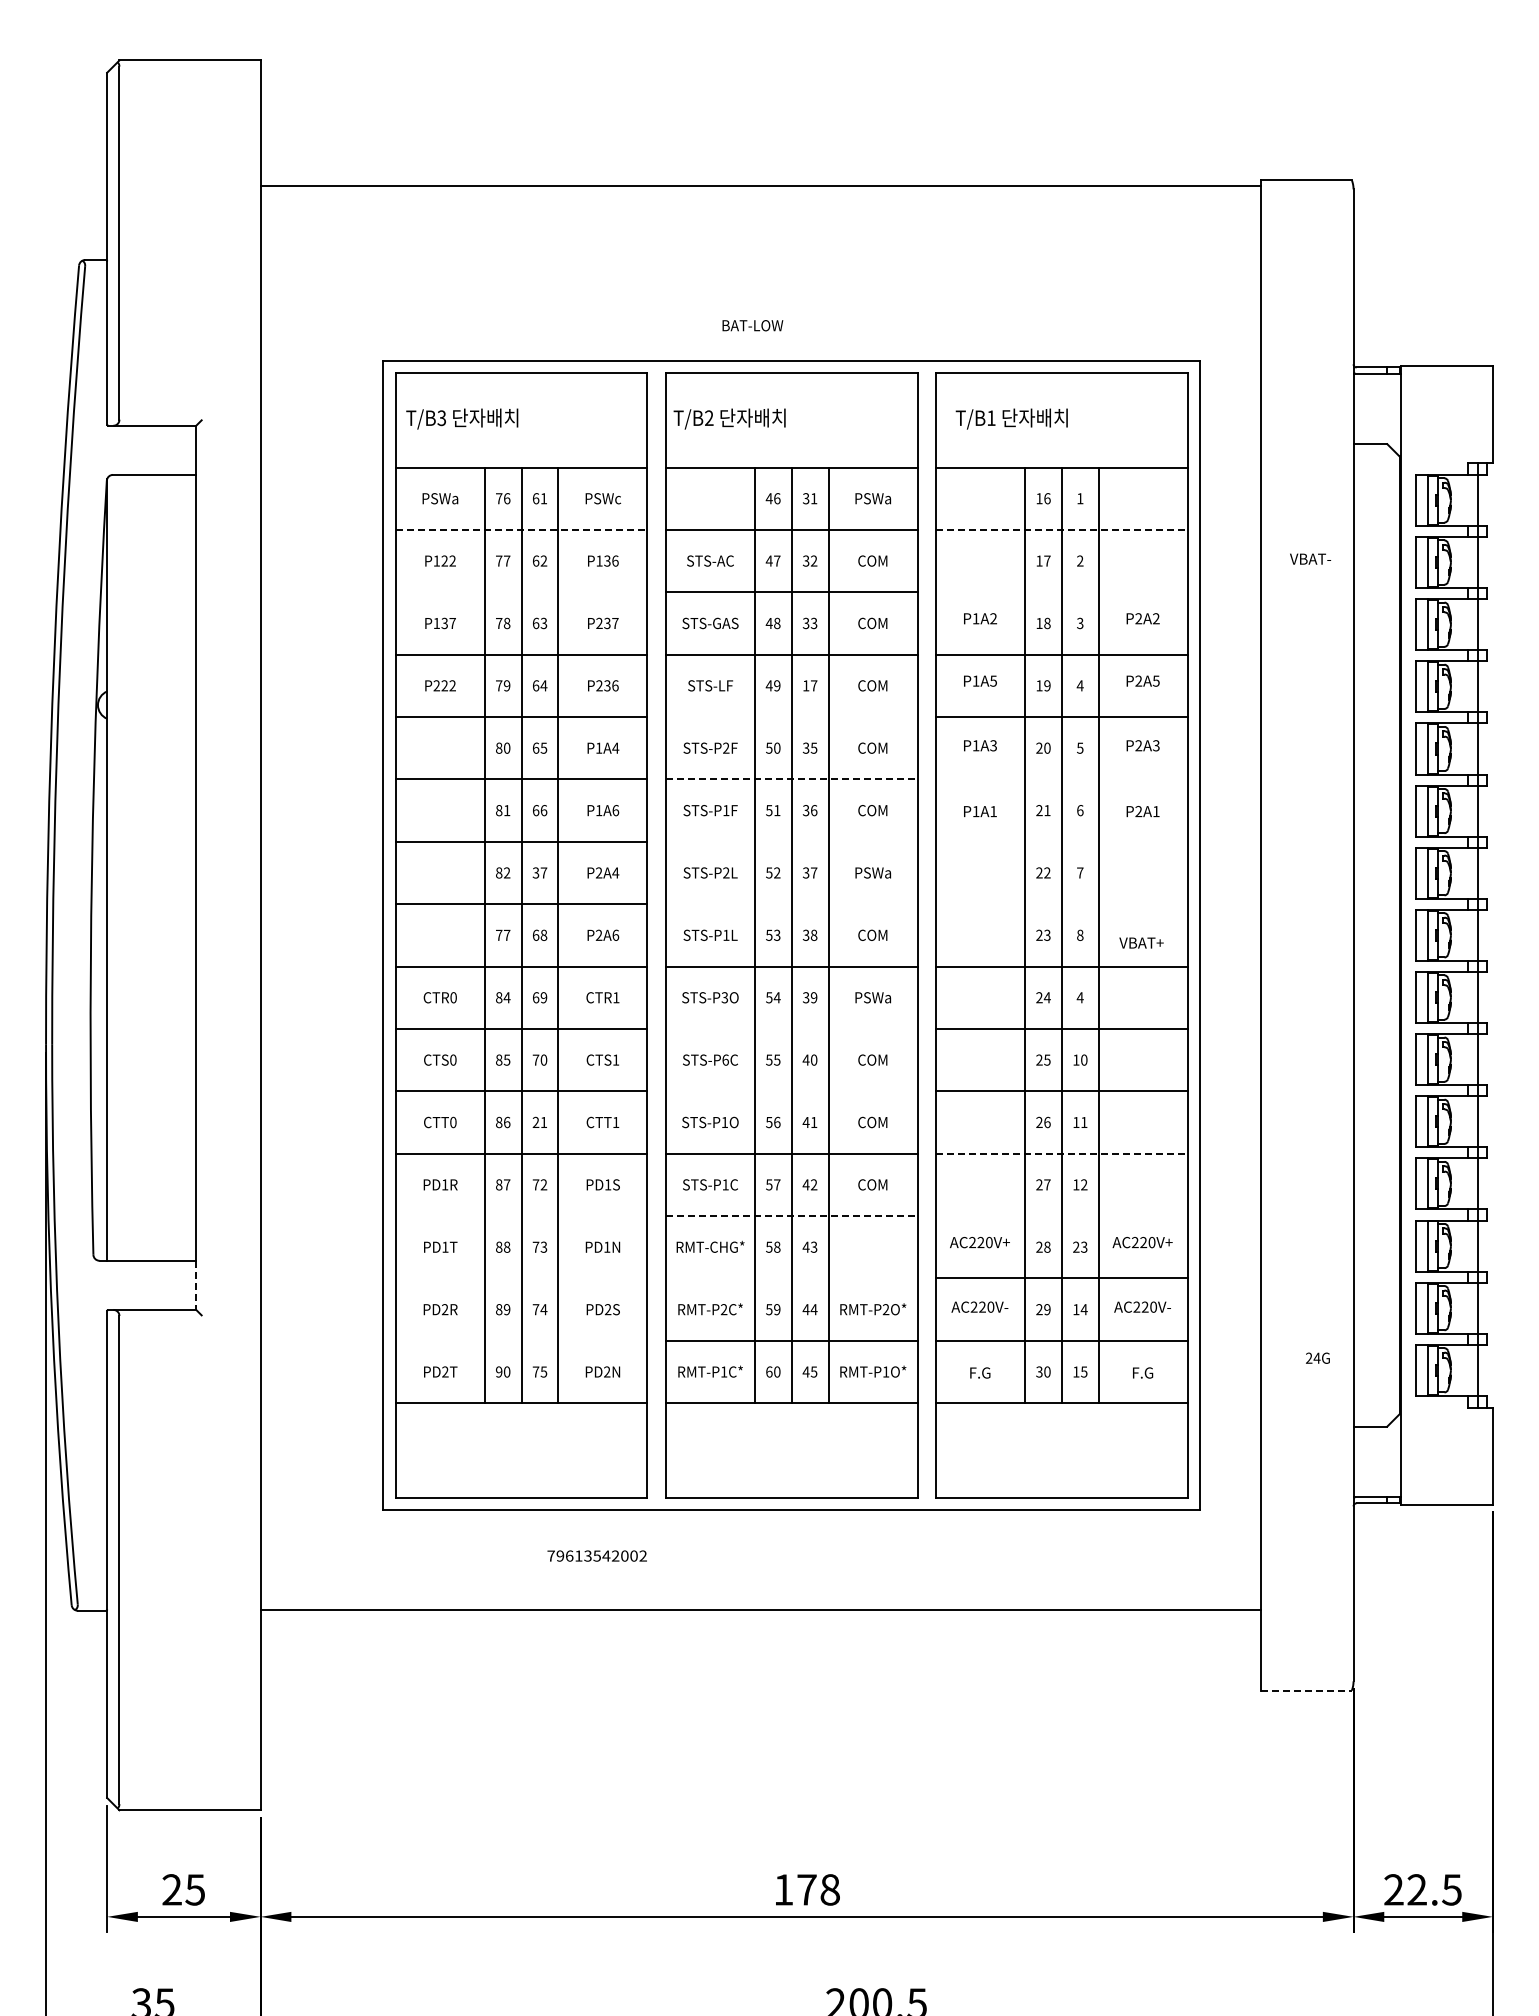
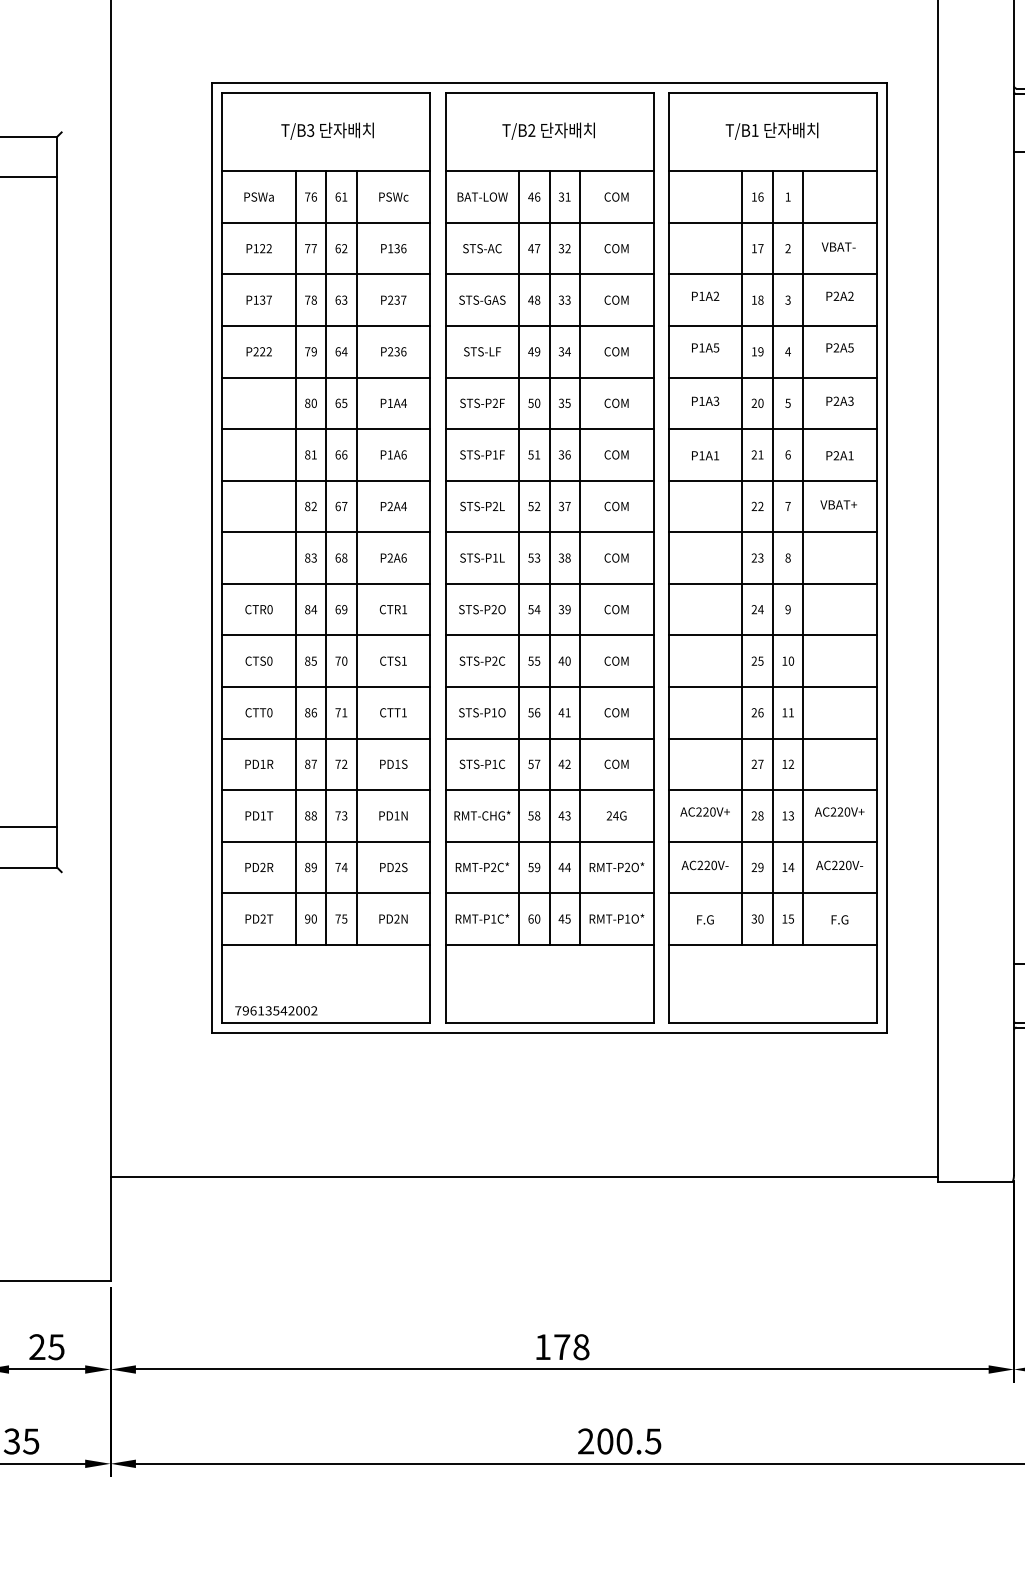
text: (752, 325) -> (482, 196), moved
text: (462, 418) -> (327, 130), moved
text: (729, 418) -> (548, 130), moved
text: (1011, 418) -> (771, 130), moved
text: (873, 498) -> (617, 196), PSWa -> COM
line: (521, 529) -> (326, 222), dashed -> solid
line: (1061, 529) -> (772, 222), dashed -> solid
text: (1310, 558) -> (838, 246), moved
line: (521, 592) -> (326, 274), added
line: (1061, 592) -> (772, 274), added
text: (810, 685) -> (565, 351), 17 -> 34
line: (791, 717) -> (549, 377), added
line: (791, 779) -> (549, 429), dashed -> solid
line: (1061, 779) -> (772, 429), added
line: (791, 841) -> (549, 480), added
line: (1061, 841) -> (772, 480), added
text: (535, 872) -> (337, 506), 37 -> 67
text: (873, 872) -> (617, 506), PSWa -> COM
line: (791, 904) -> (549, 532), added
line: (1061, 904) -> (772, 532), added
text: (503, 934) -> (311, 557), 77 -> 83
text: (1141, 942) -> (838, 504), moved
text: (724, 997) -> (493, 609), STS-P3O -> STS-P2O
text: (873, 997) -> (617, 609), PSWa -> COM
text: (1079, 997) -> (787, 609), 4 -> 9
line: (791, 1028) -> (549, 635), added
text: (725, 1059) -> (494, 660), STS-P6C -> STS-P2C
line: (791, 1091) -> (549, 687), added
text: (535, 1121) -> (337, 711), 21 -> 71
line: (1061, 1153) -> (772, 738), dashed -> solid
line: (521, 1216) -> (326, 790), added
line: (791, 1216) -> (549, 790), dashed -> solid
line: (1061, 1216) -> (772, 790), added
text: (1076, 1246) -> (784, 815), 23 -> 13
line: (521, 1278) -> (326, 841), added
line: (791, 1278) -> (549, 841), added
line: (196, 1285) -> (57, 847), dashed -> solid
line: (521, 1340) -> (326, 892), added
text: (1317, 1357) -> (616, 815), moved
text: (596, 1555) -> (275, 1010), moved
line: (760, 1610) -> (523, 1177), moved
line: (1307, 1690) -> (975, 1182), dashed -> solid

